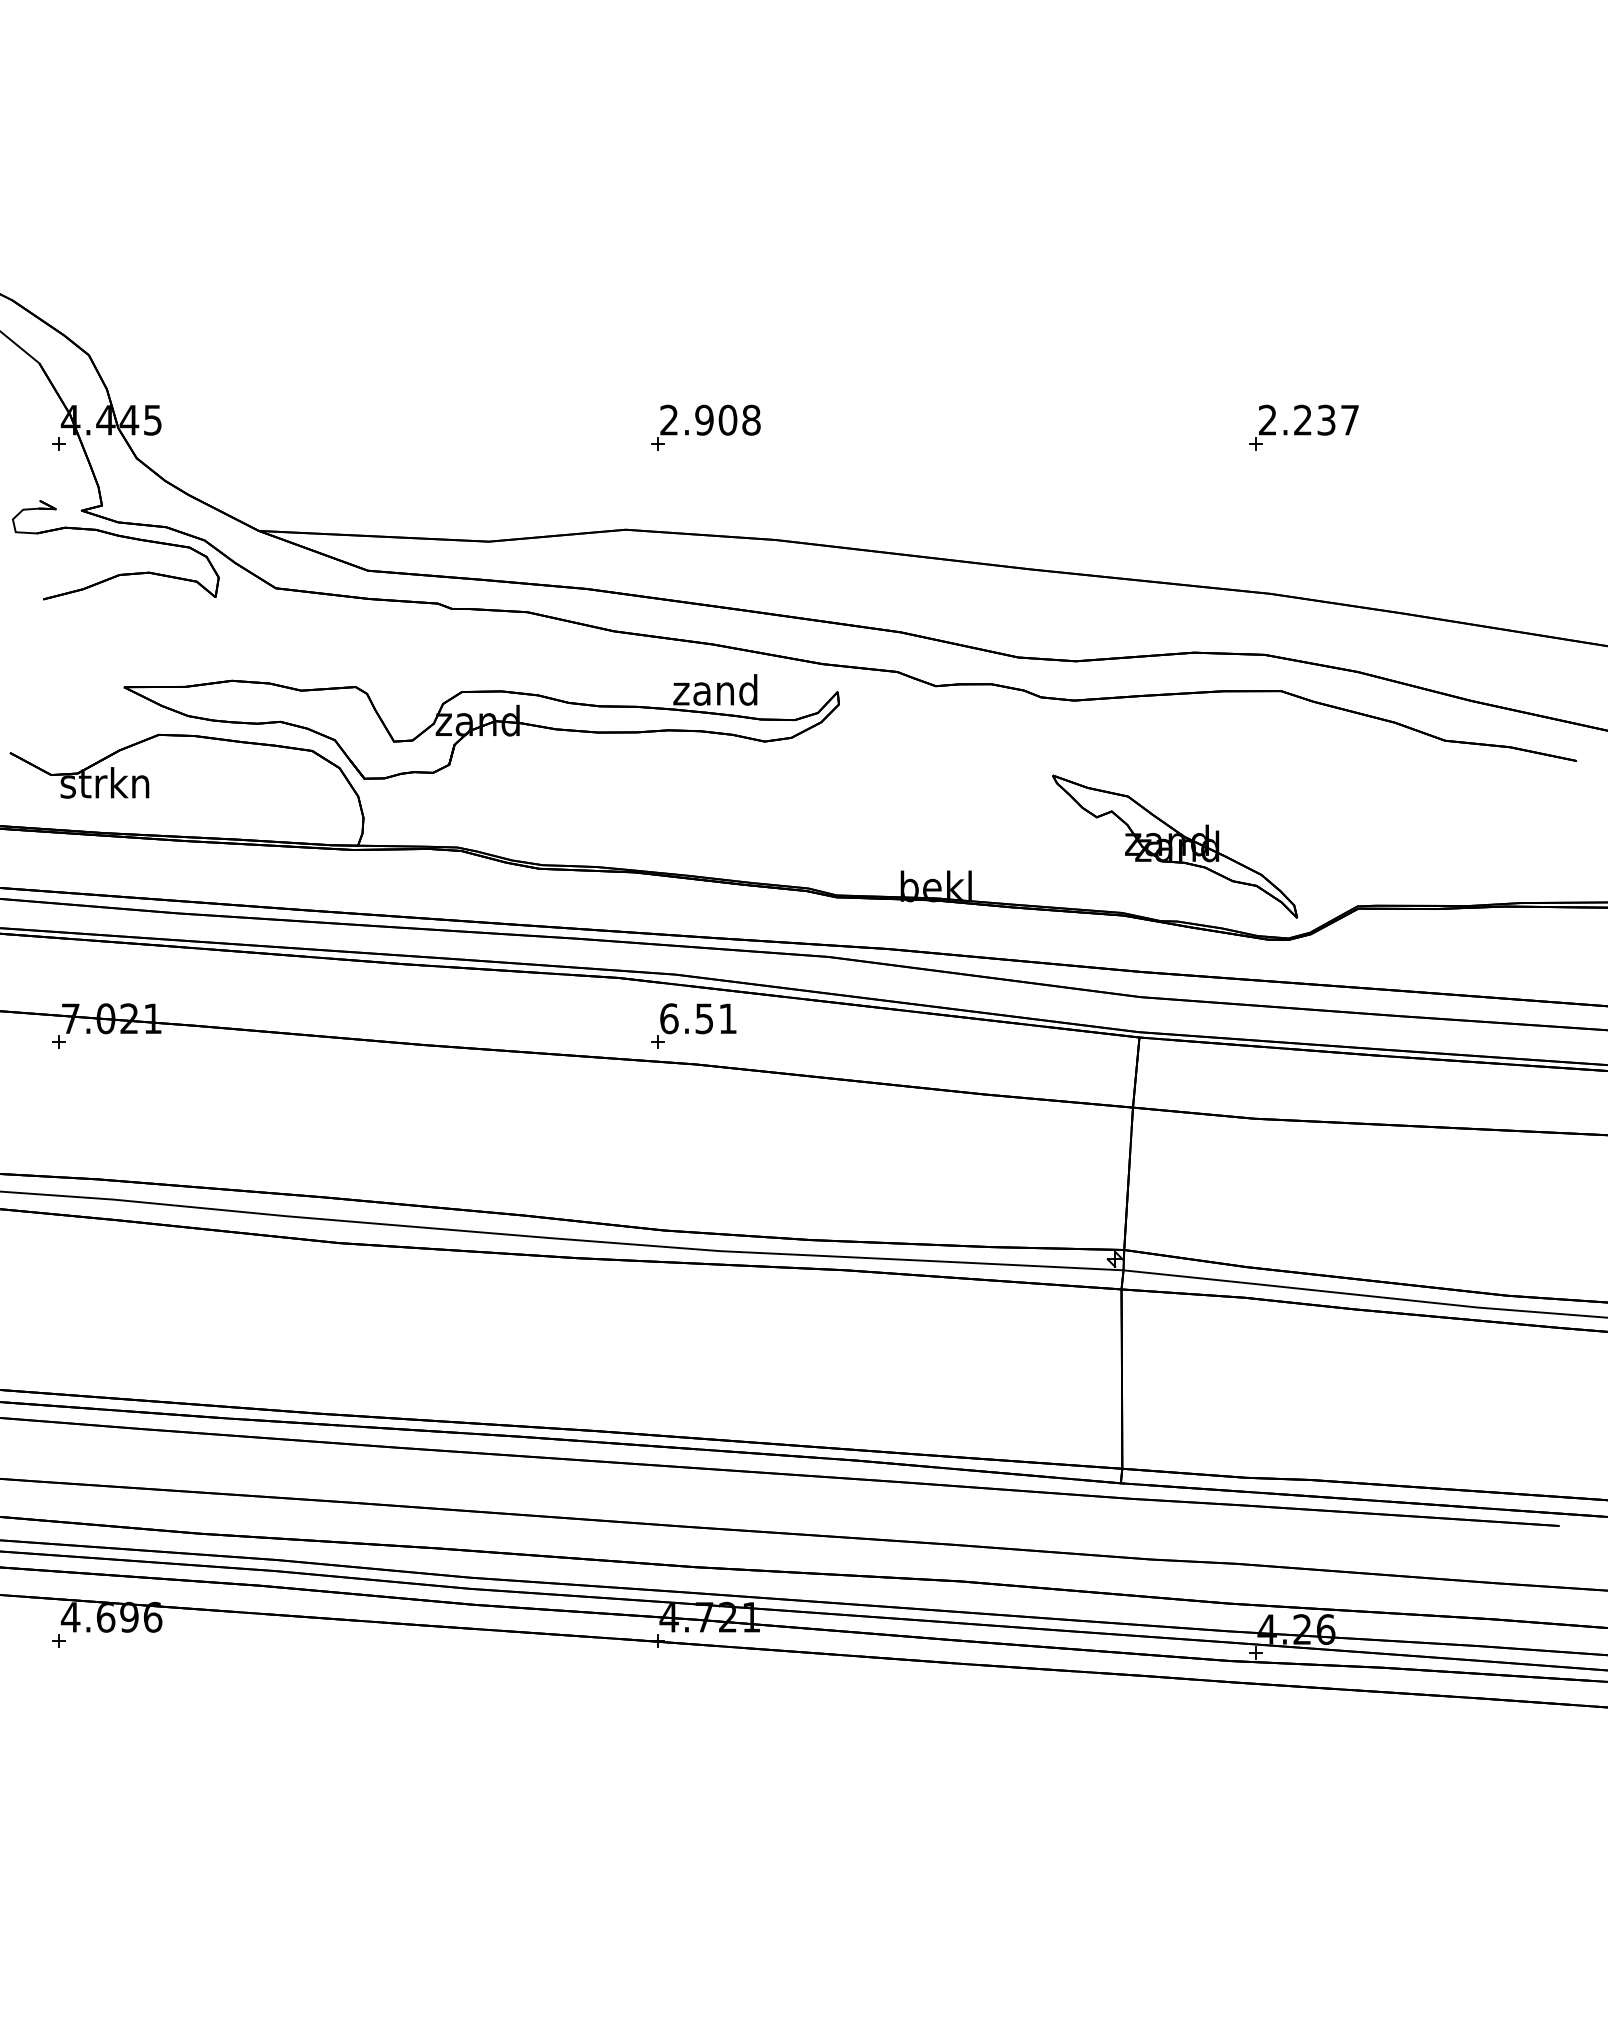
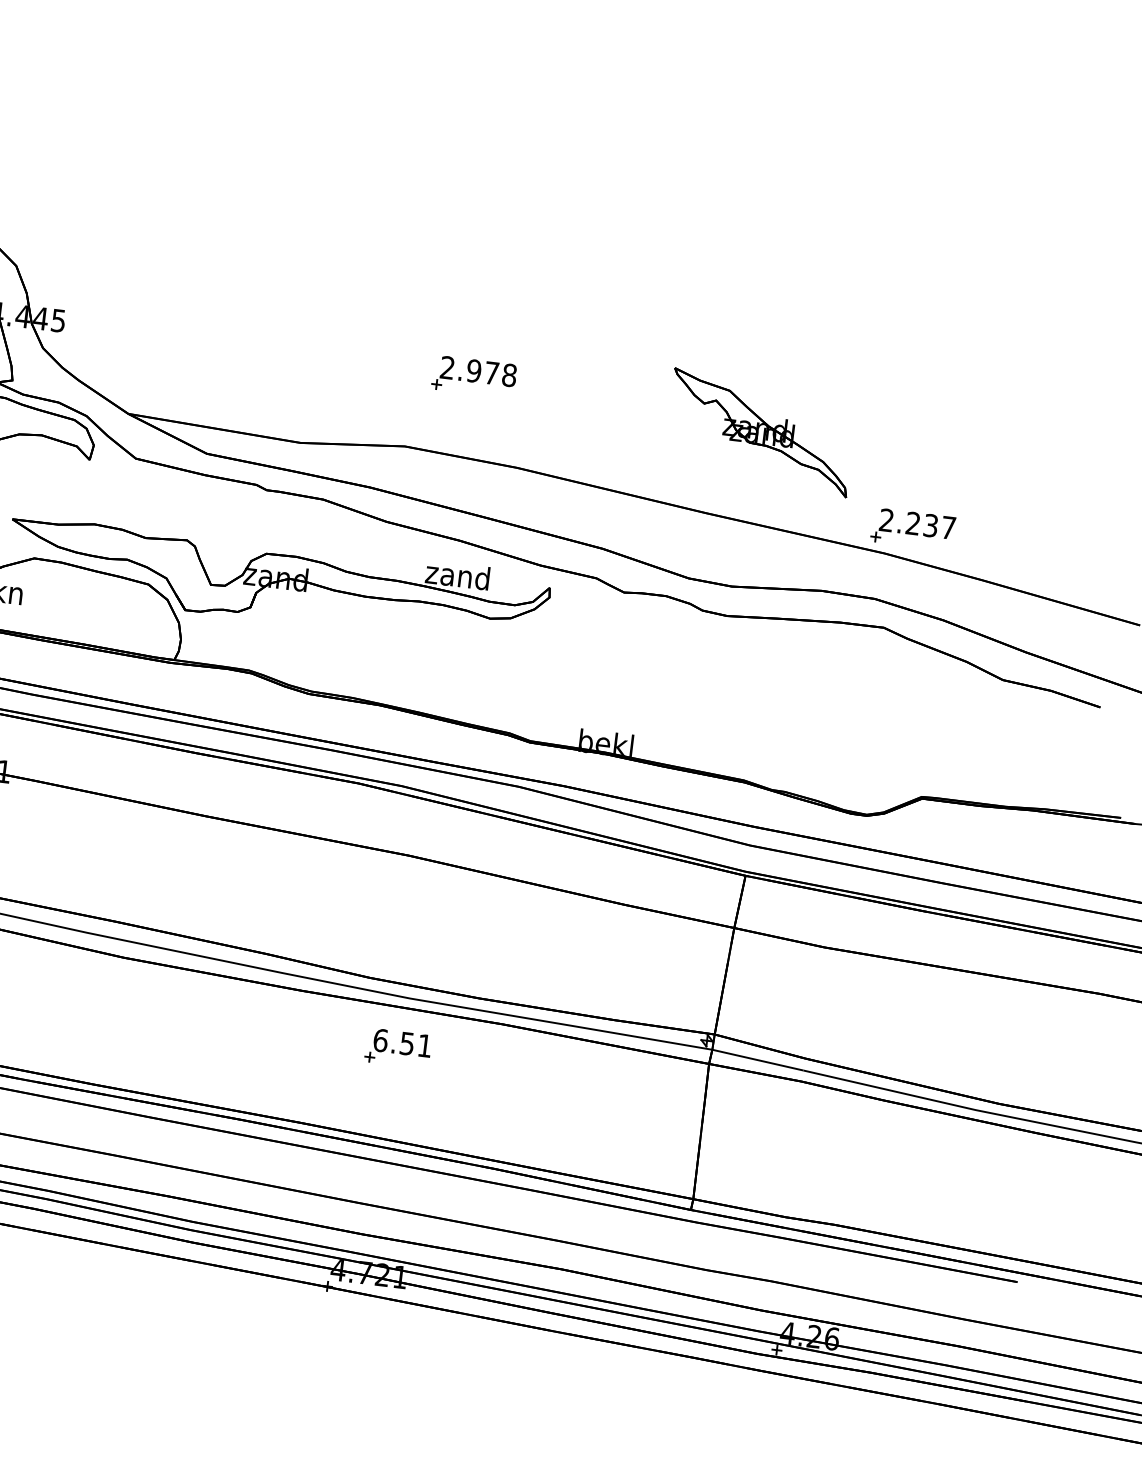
text: (727, 419) -> (491, 372), 2.908 -> 2.978
part: (1303, 427) -> (912, 529), moved
part: (1175, 846) -> (761, 432), moved
part: (693, 1025) -> (398, 1047), moved

